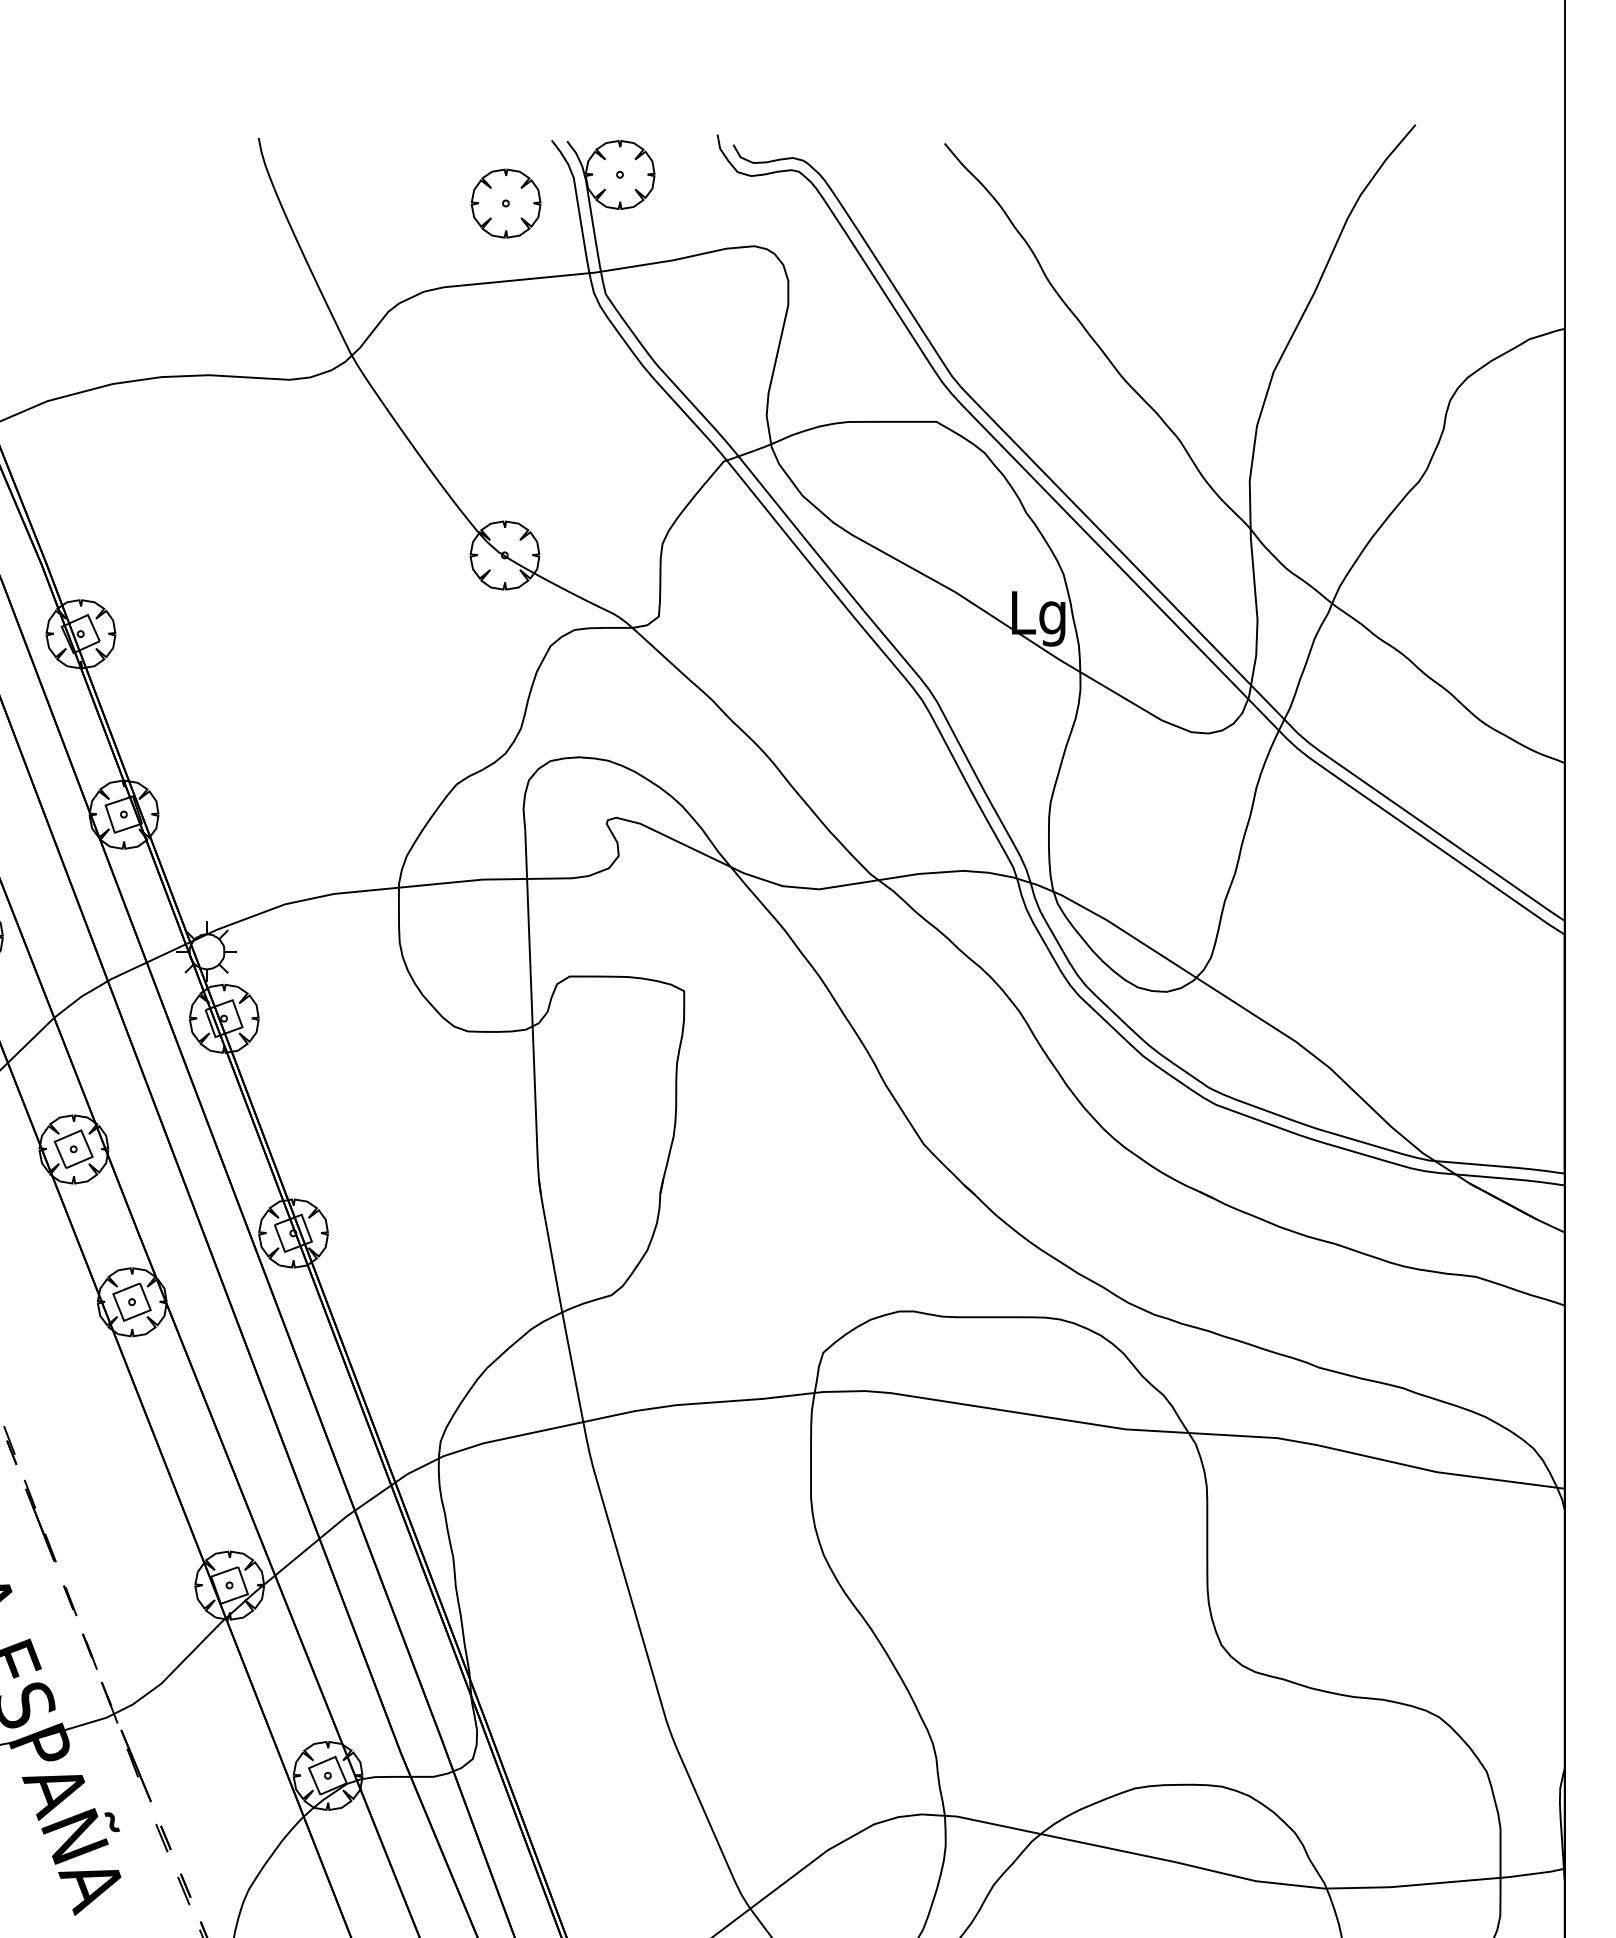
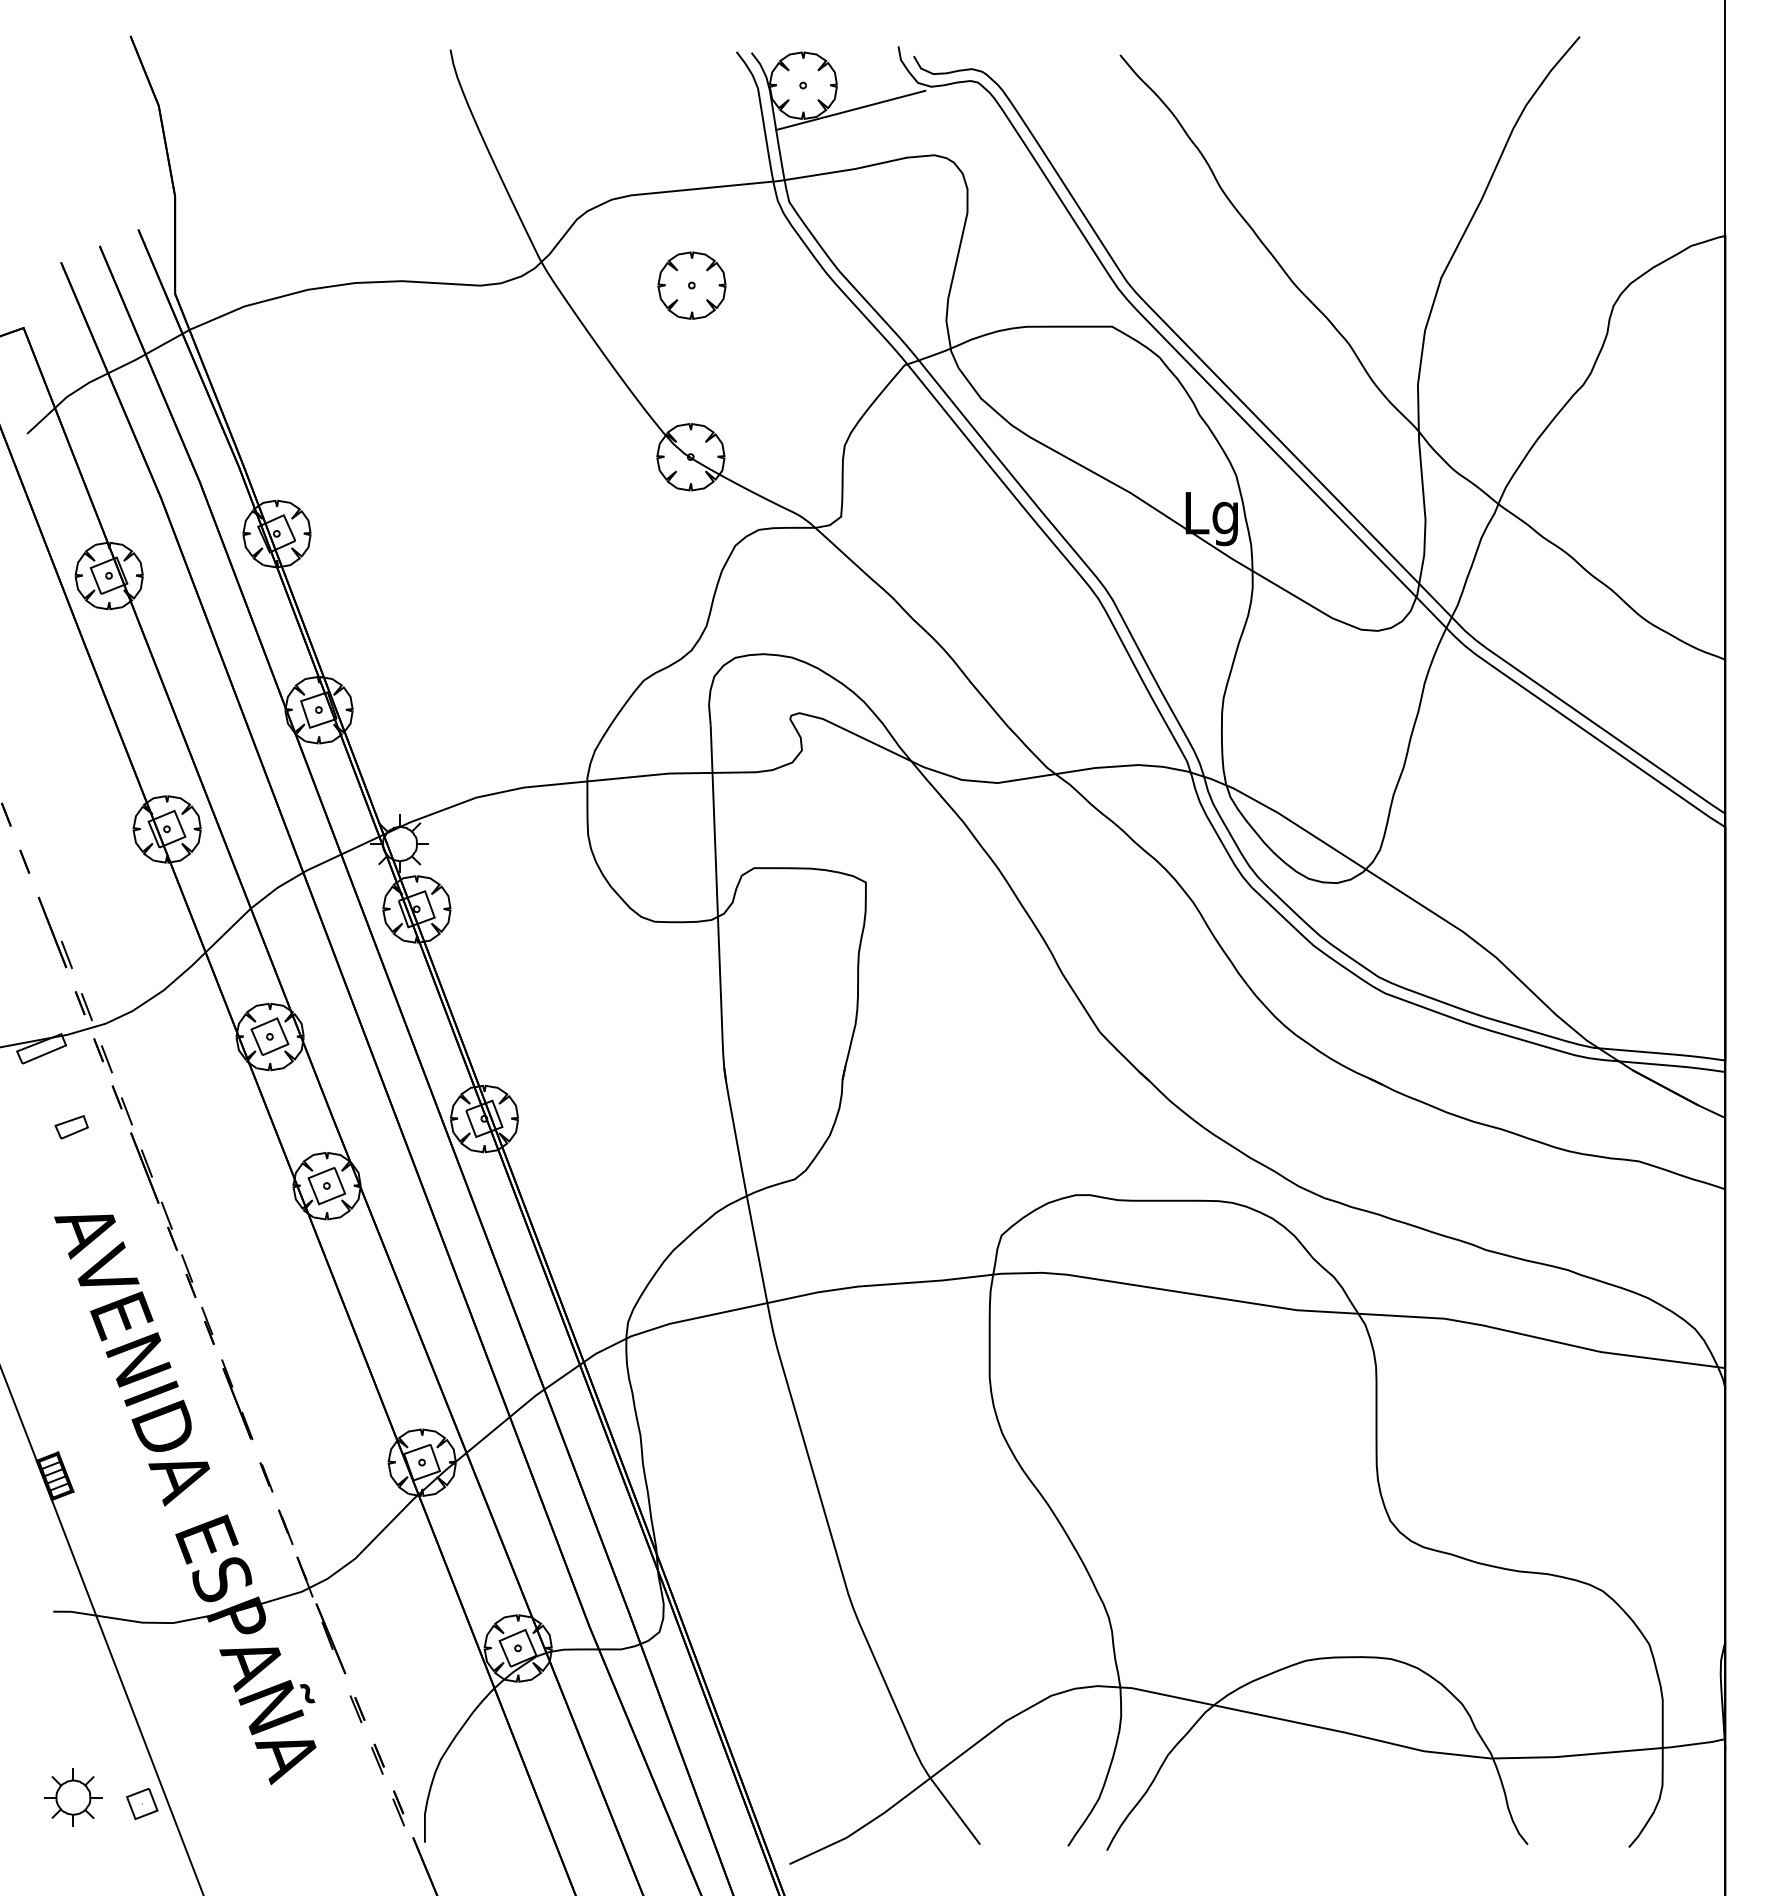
line: (668, 200) -> (850, 110), added
part: (505, 203) -> (691, 285), moved

